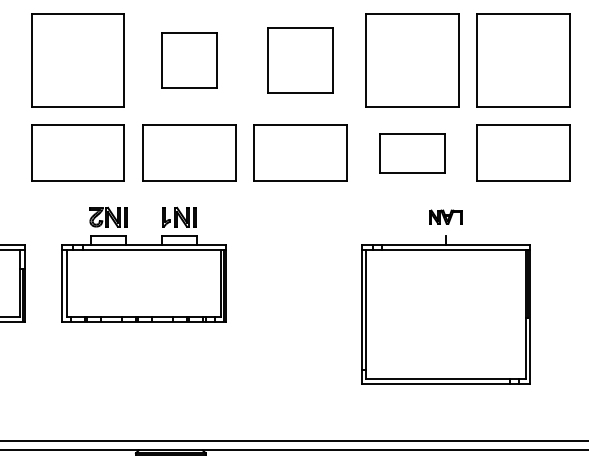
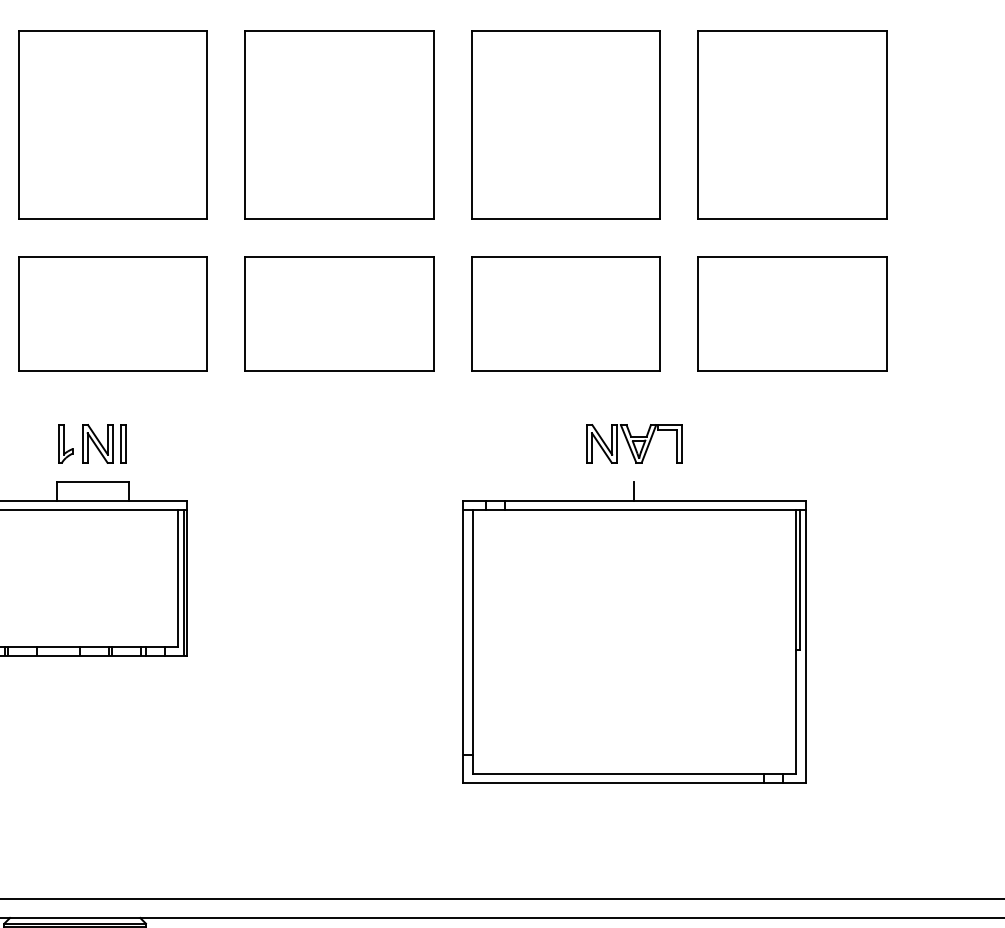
part: (189, 60) -> (113, 125), size x1.67
part: (300, 60) -> (338, 125), size x1.43
part: (412, 152) -> (566, 312), size x1.43
part: (445, 216) -> (633, 442), size x1.43

